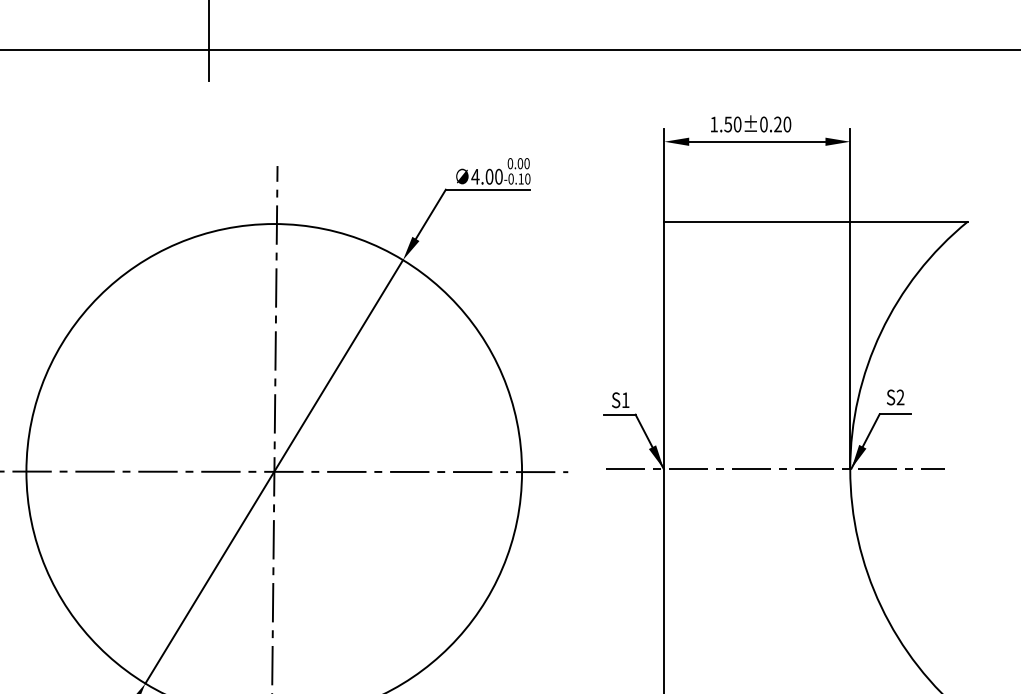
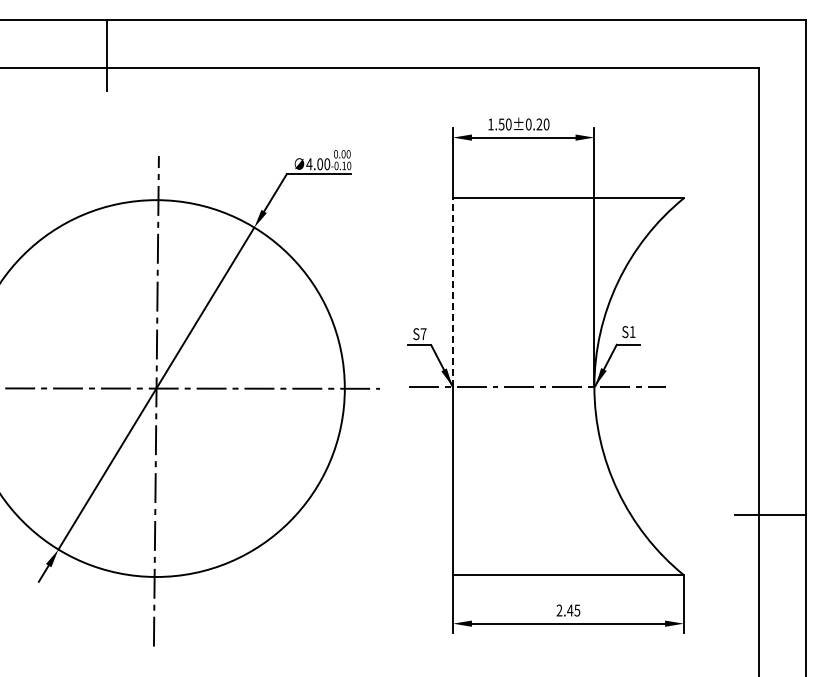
line: (664, 345) -> (453, 292), solid -> dashed
text: (900, 396) -> (632, 331), S2 -> S1
text: (625, 399) -> (423, 333), S1 -> S7

